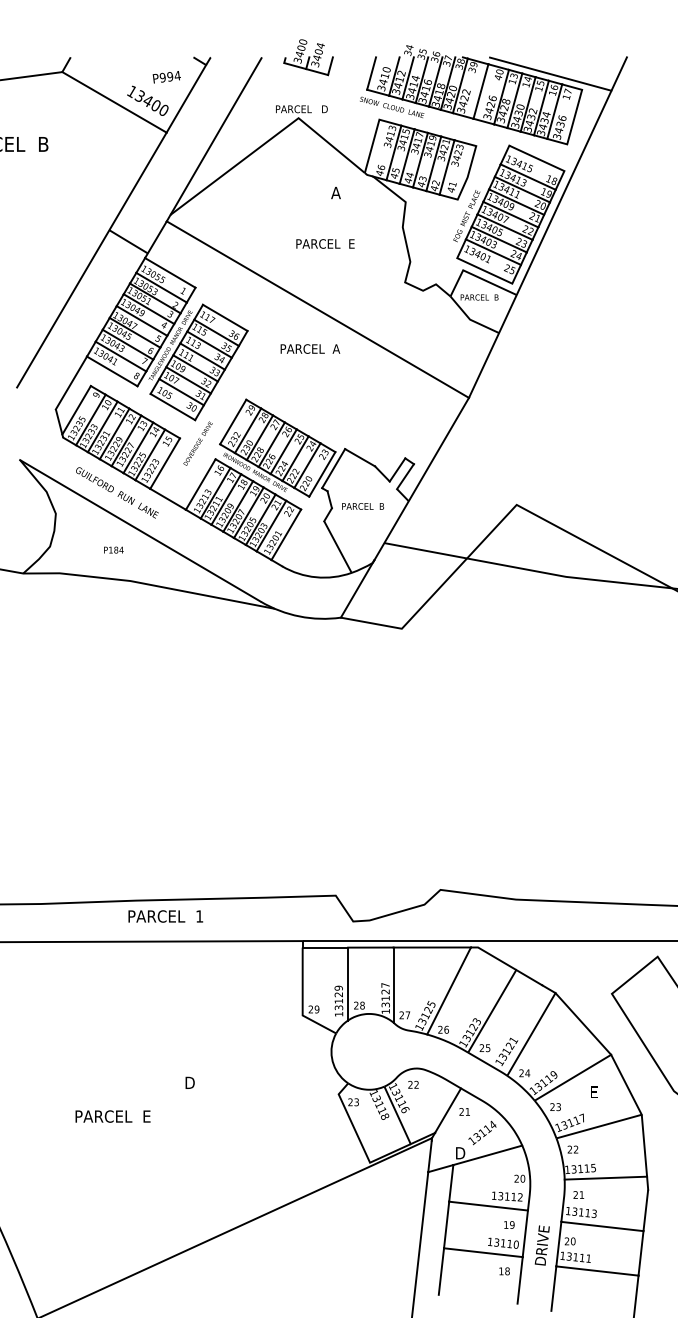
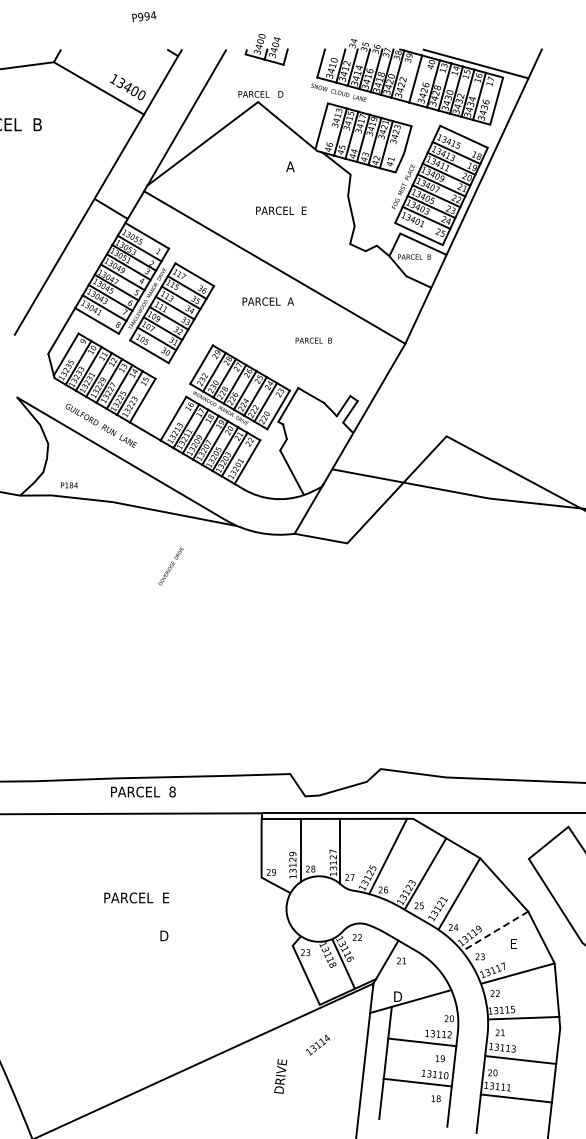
text: (167, 77) -> (144, 16), moved
text: (197, 443) -> (170, 566), moved
text: (362, 506) -> (313, 340), moved
text: (113, 550) -> (69, 485), moved
text: (199, 915) -> (172, 791), 1 -> 8
line: (573, 1077) -> (495, 931), solid -> dashed
text: (112, 1116) -> (136, 897), moved
text: (481, 1132) -> (317, 1044), moved
text: (542, 1245) -> (280, 1076), moved

